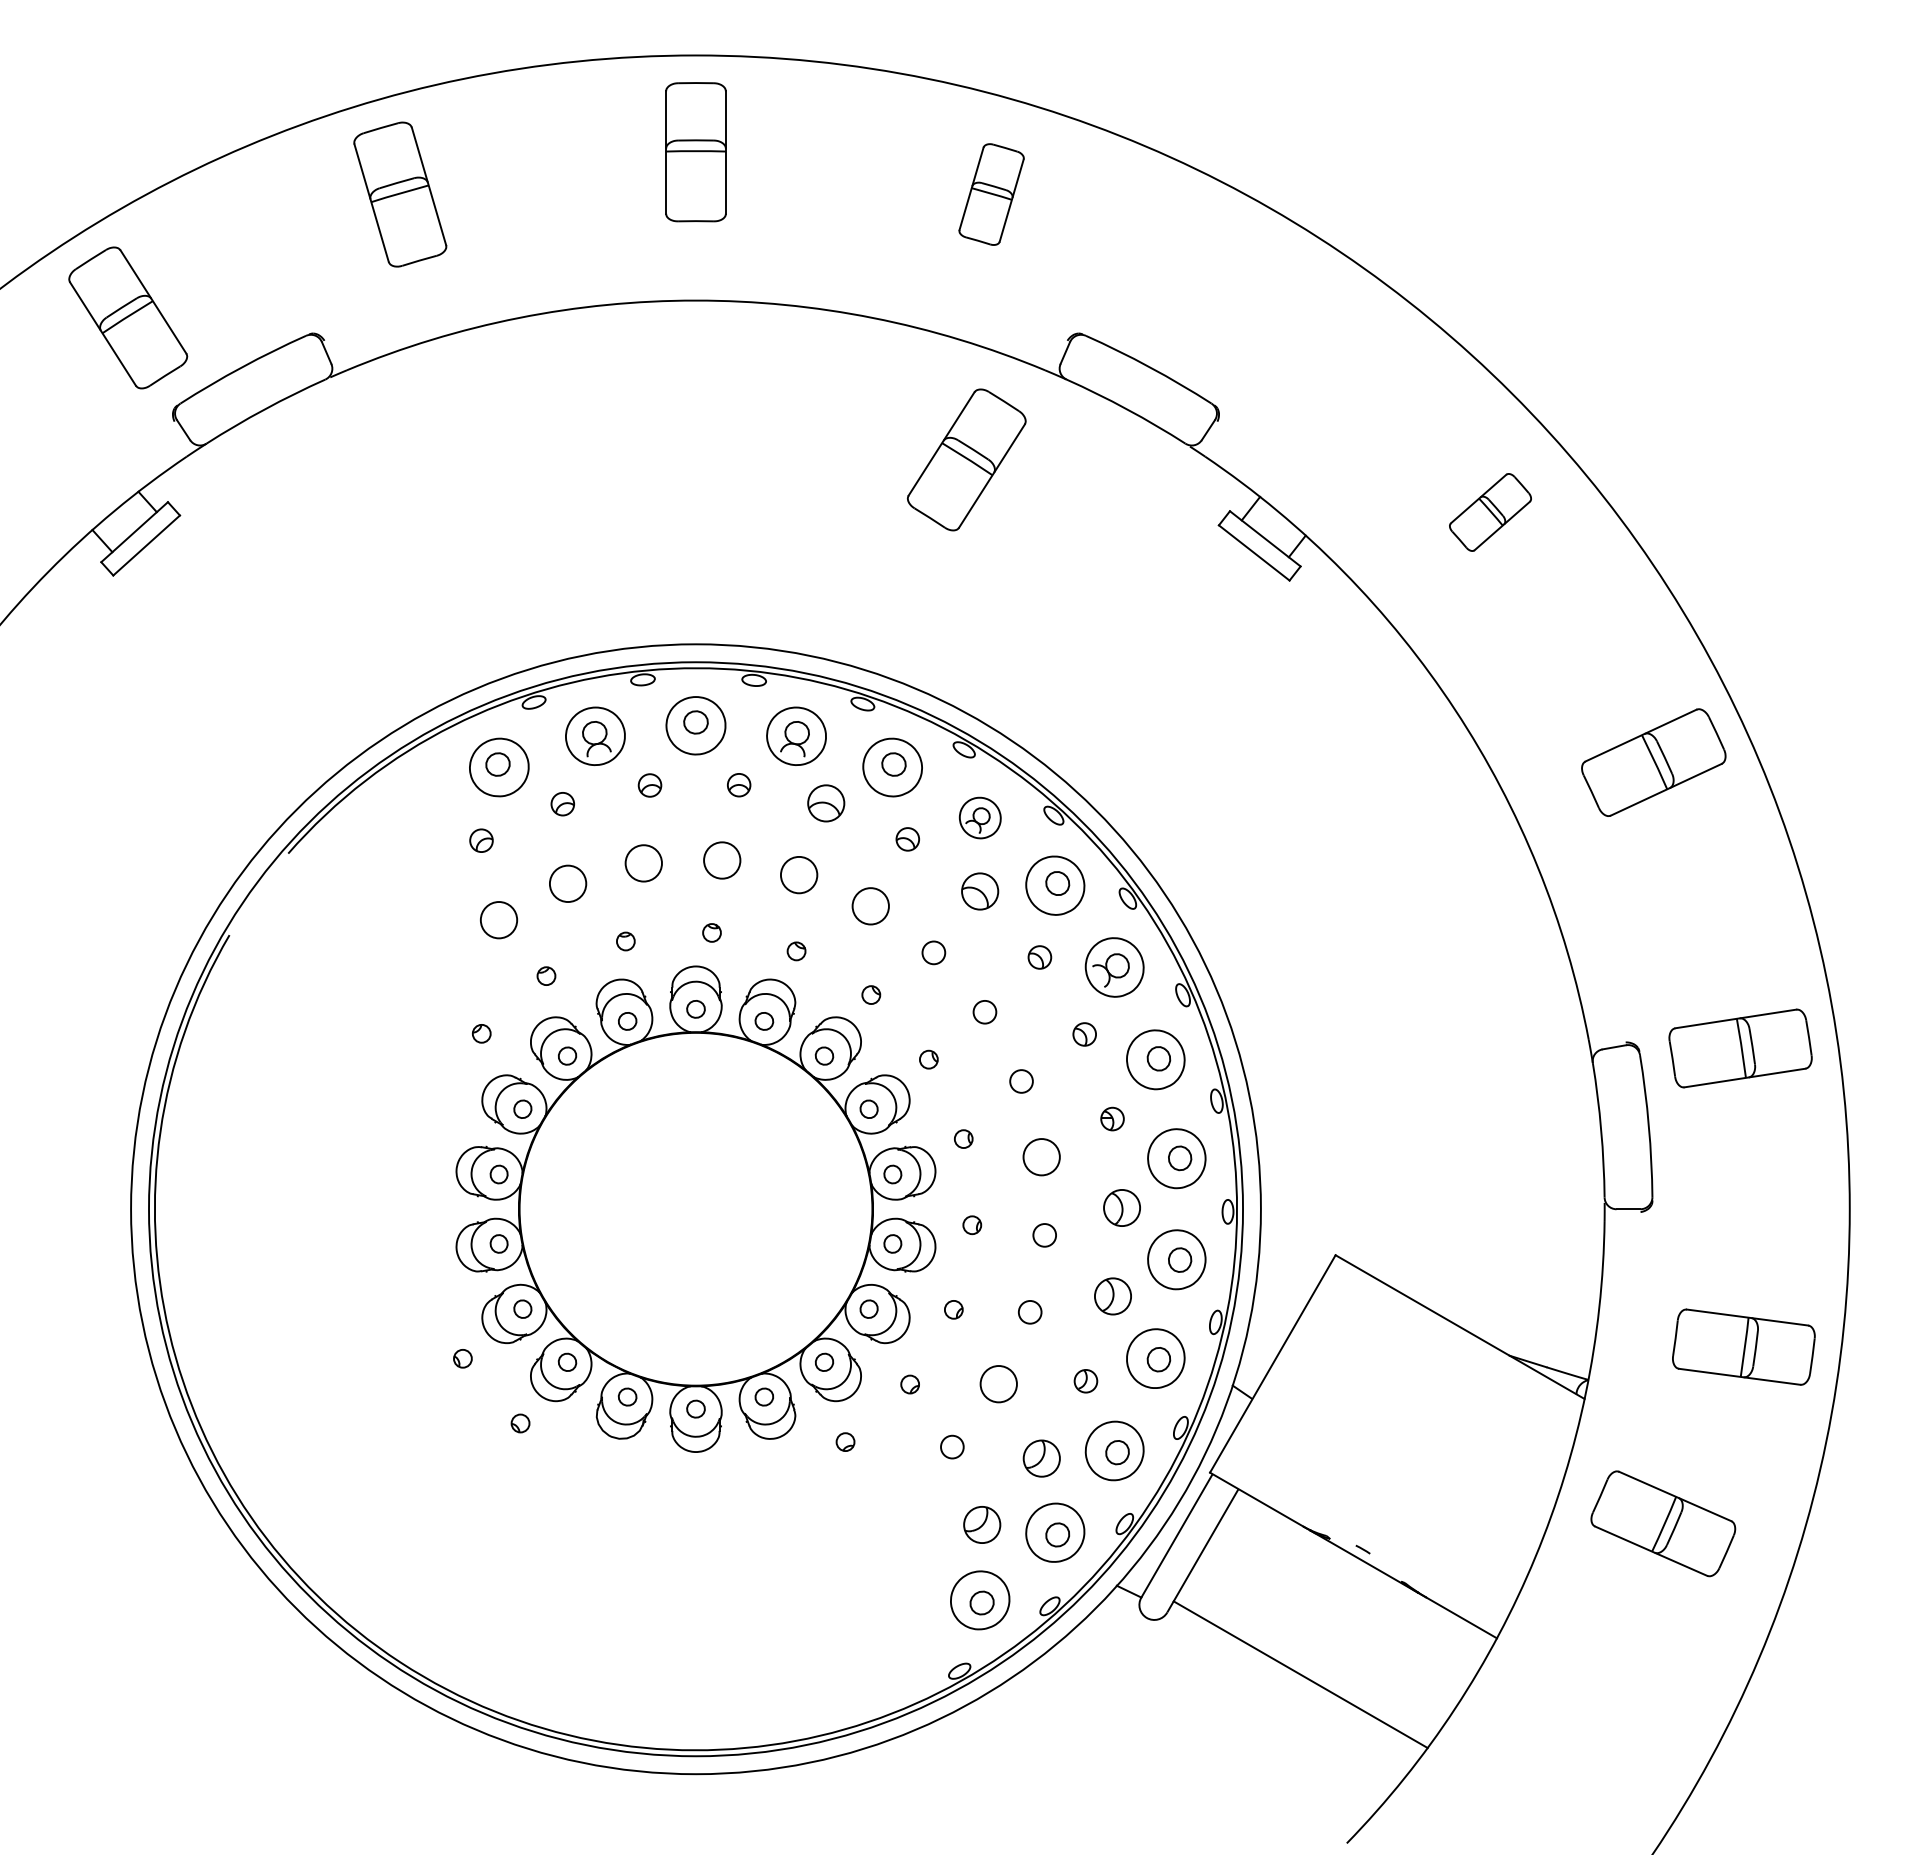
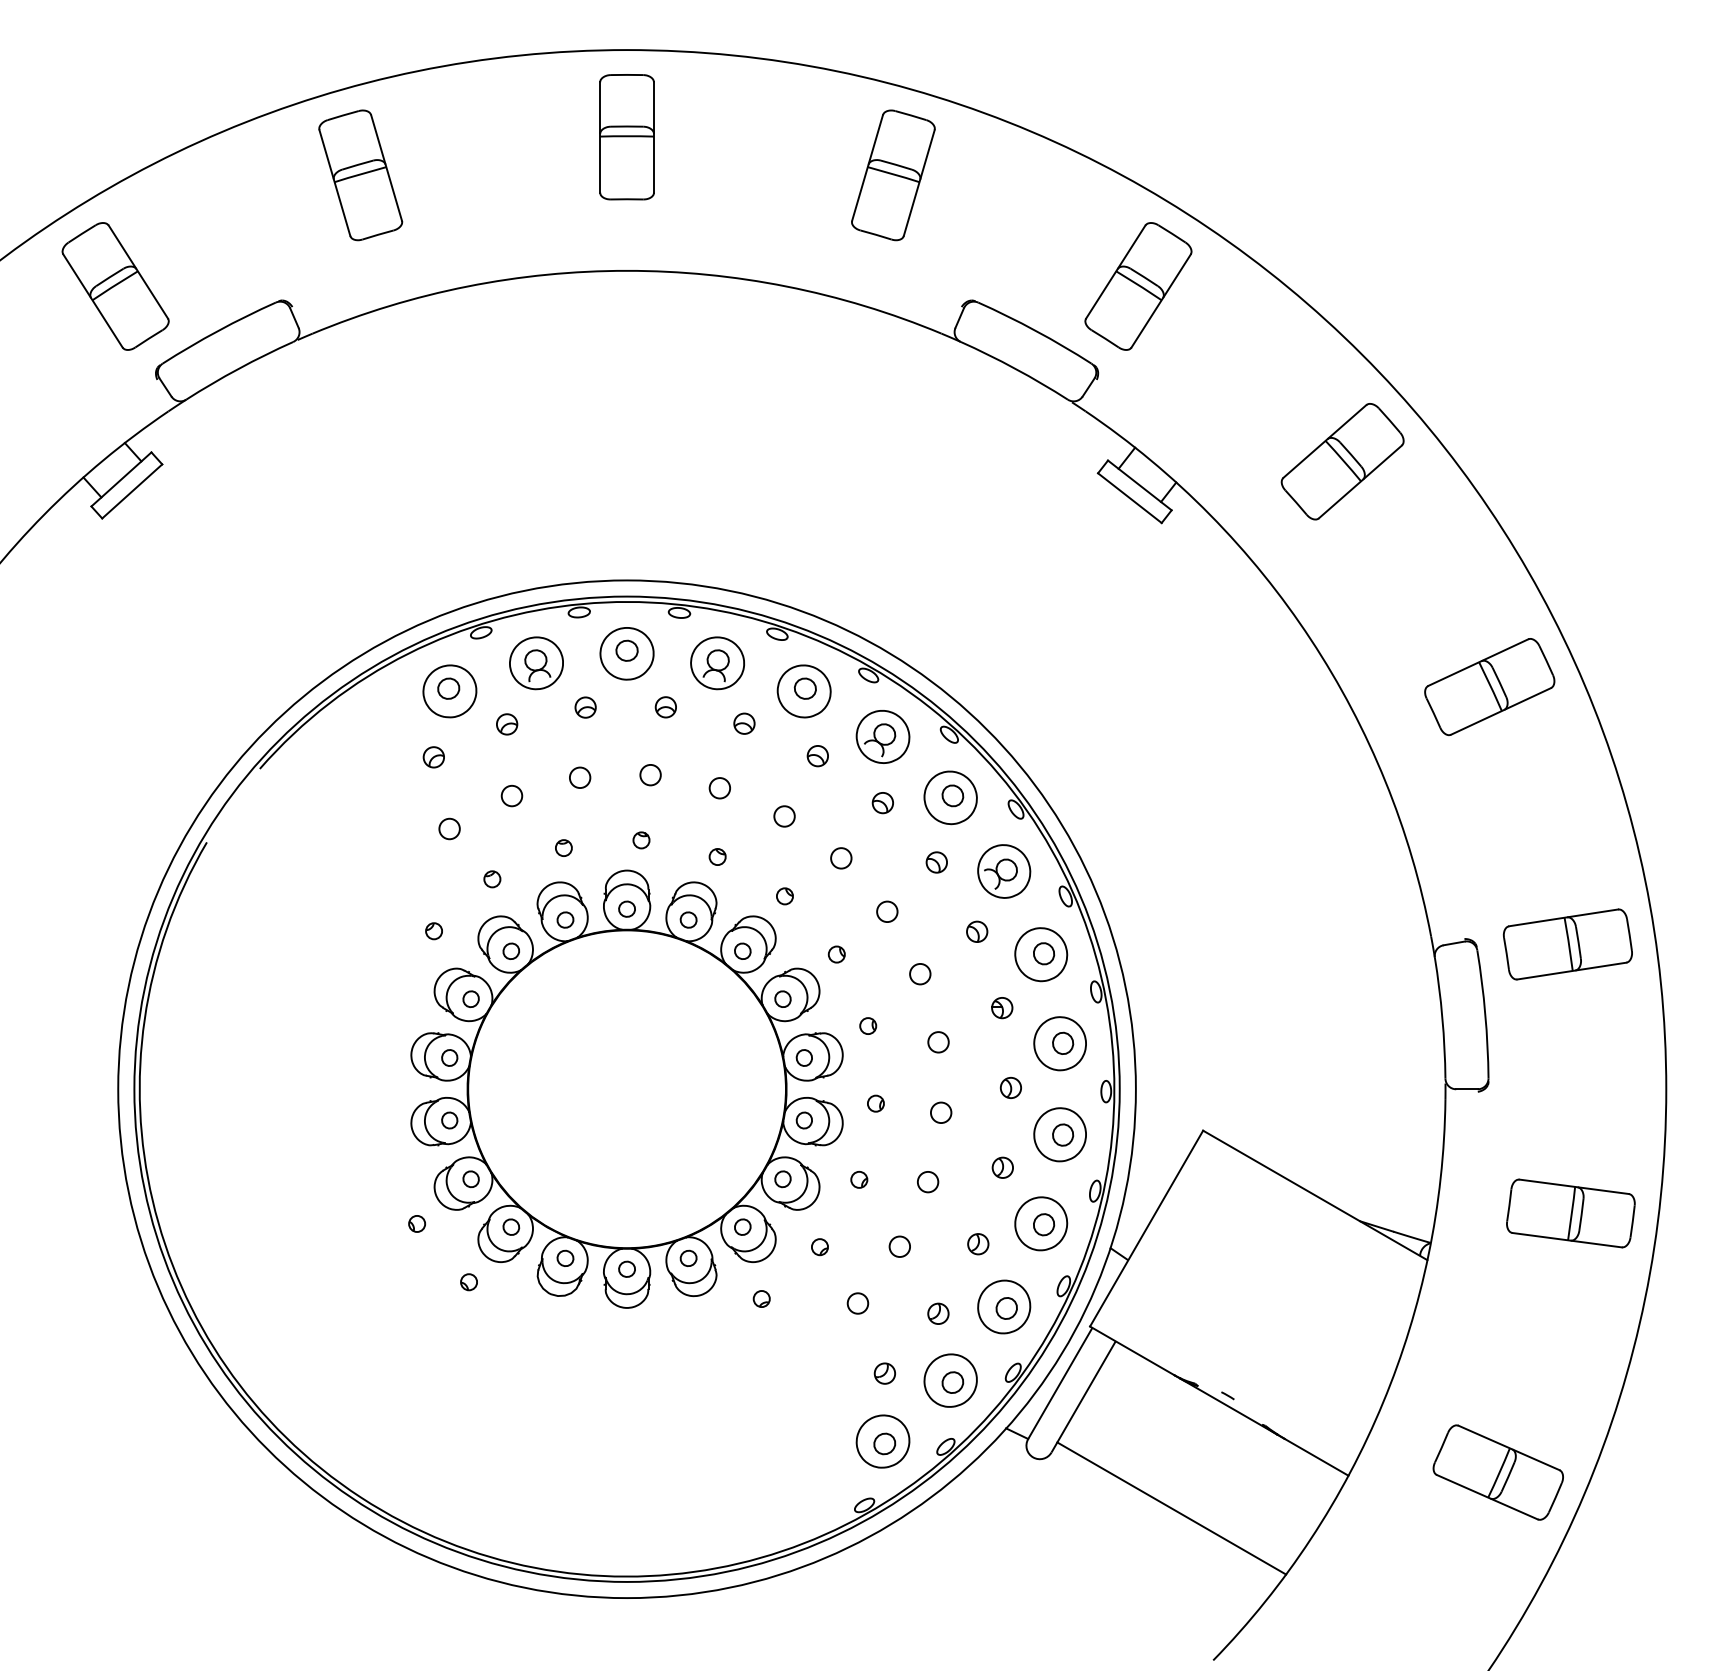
part: (991, 194) -> (893, 175), size x1.43
part: (966, 459) -> (1138, 286), moved
part: (1490, 512) -> (1342, 461), size x1.67
part: (826, 803) -> (744, 723), size x0.62
part: (980, 817) -> (883, 736), size x1.43
circle: (721, 860) -> (650, 775), size x0.62
circle: (643, 863) -> (579, 777), size x0.62
circle: (798, 874) -> (719, 787), size x0.62
circle: (568, 883) -> (512, 795), size x0.62
part: (979, 891) -> (882, 803), size x0.62
circle: (870, 906) -> (784, 816), size x0.62
circle: (498, 920) -> (449, 829), size x0.62
circle: (1041, 1156) -> (938, 1041), size x0.62
part: (1122, 1207) -> (1011, 1087), size x0.62
part: (1113, 1296) -> (1003, 1167), size x0.62
circle: (998, 1383) -> (899, 1246), size x0.62
part: (1041, 1458) -> (938, 1313), size x0.62
part: (1663, 1523) -> (1498, 1472), moved
part: (982, 1524) -> (885, 1373), size x0.62

